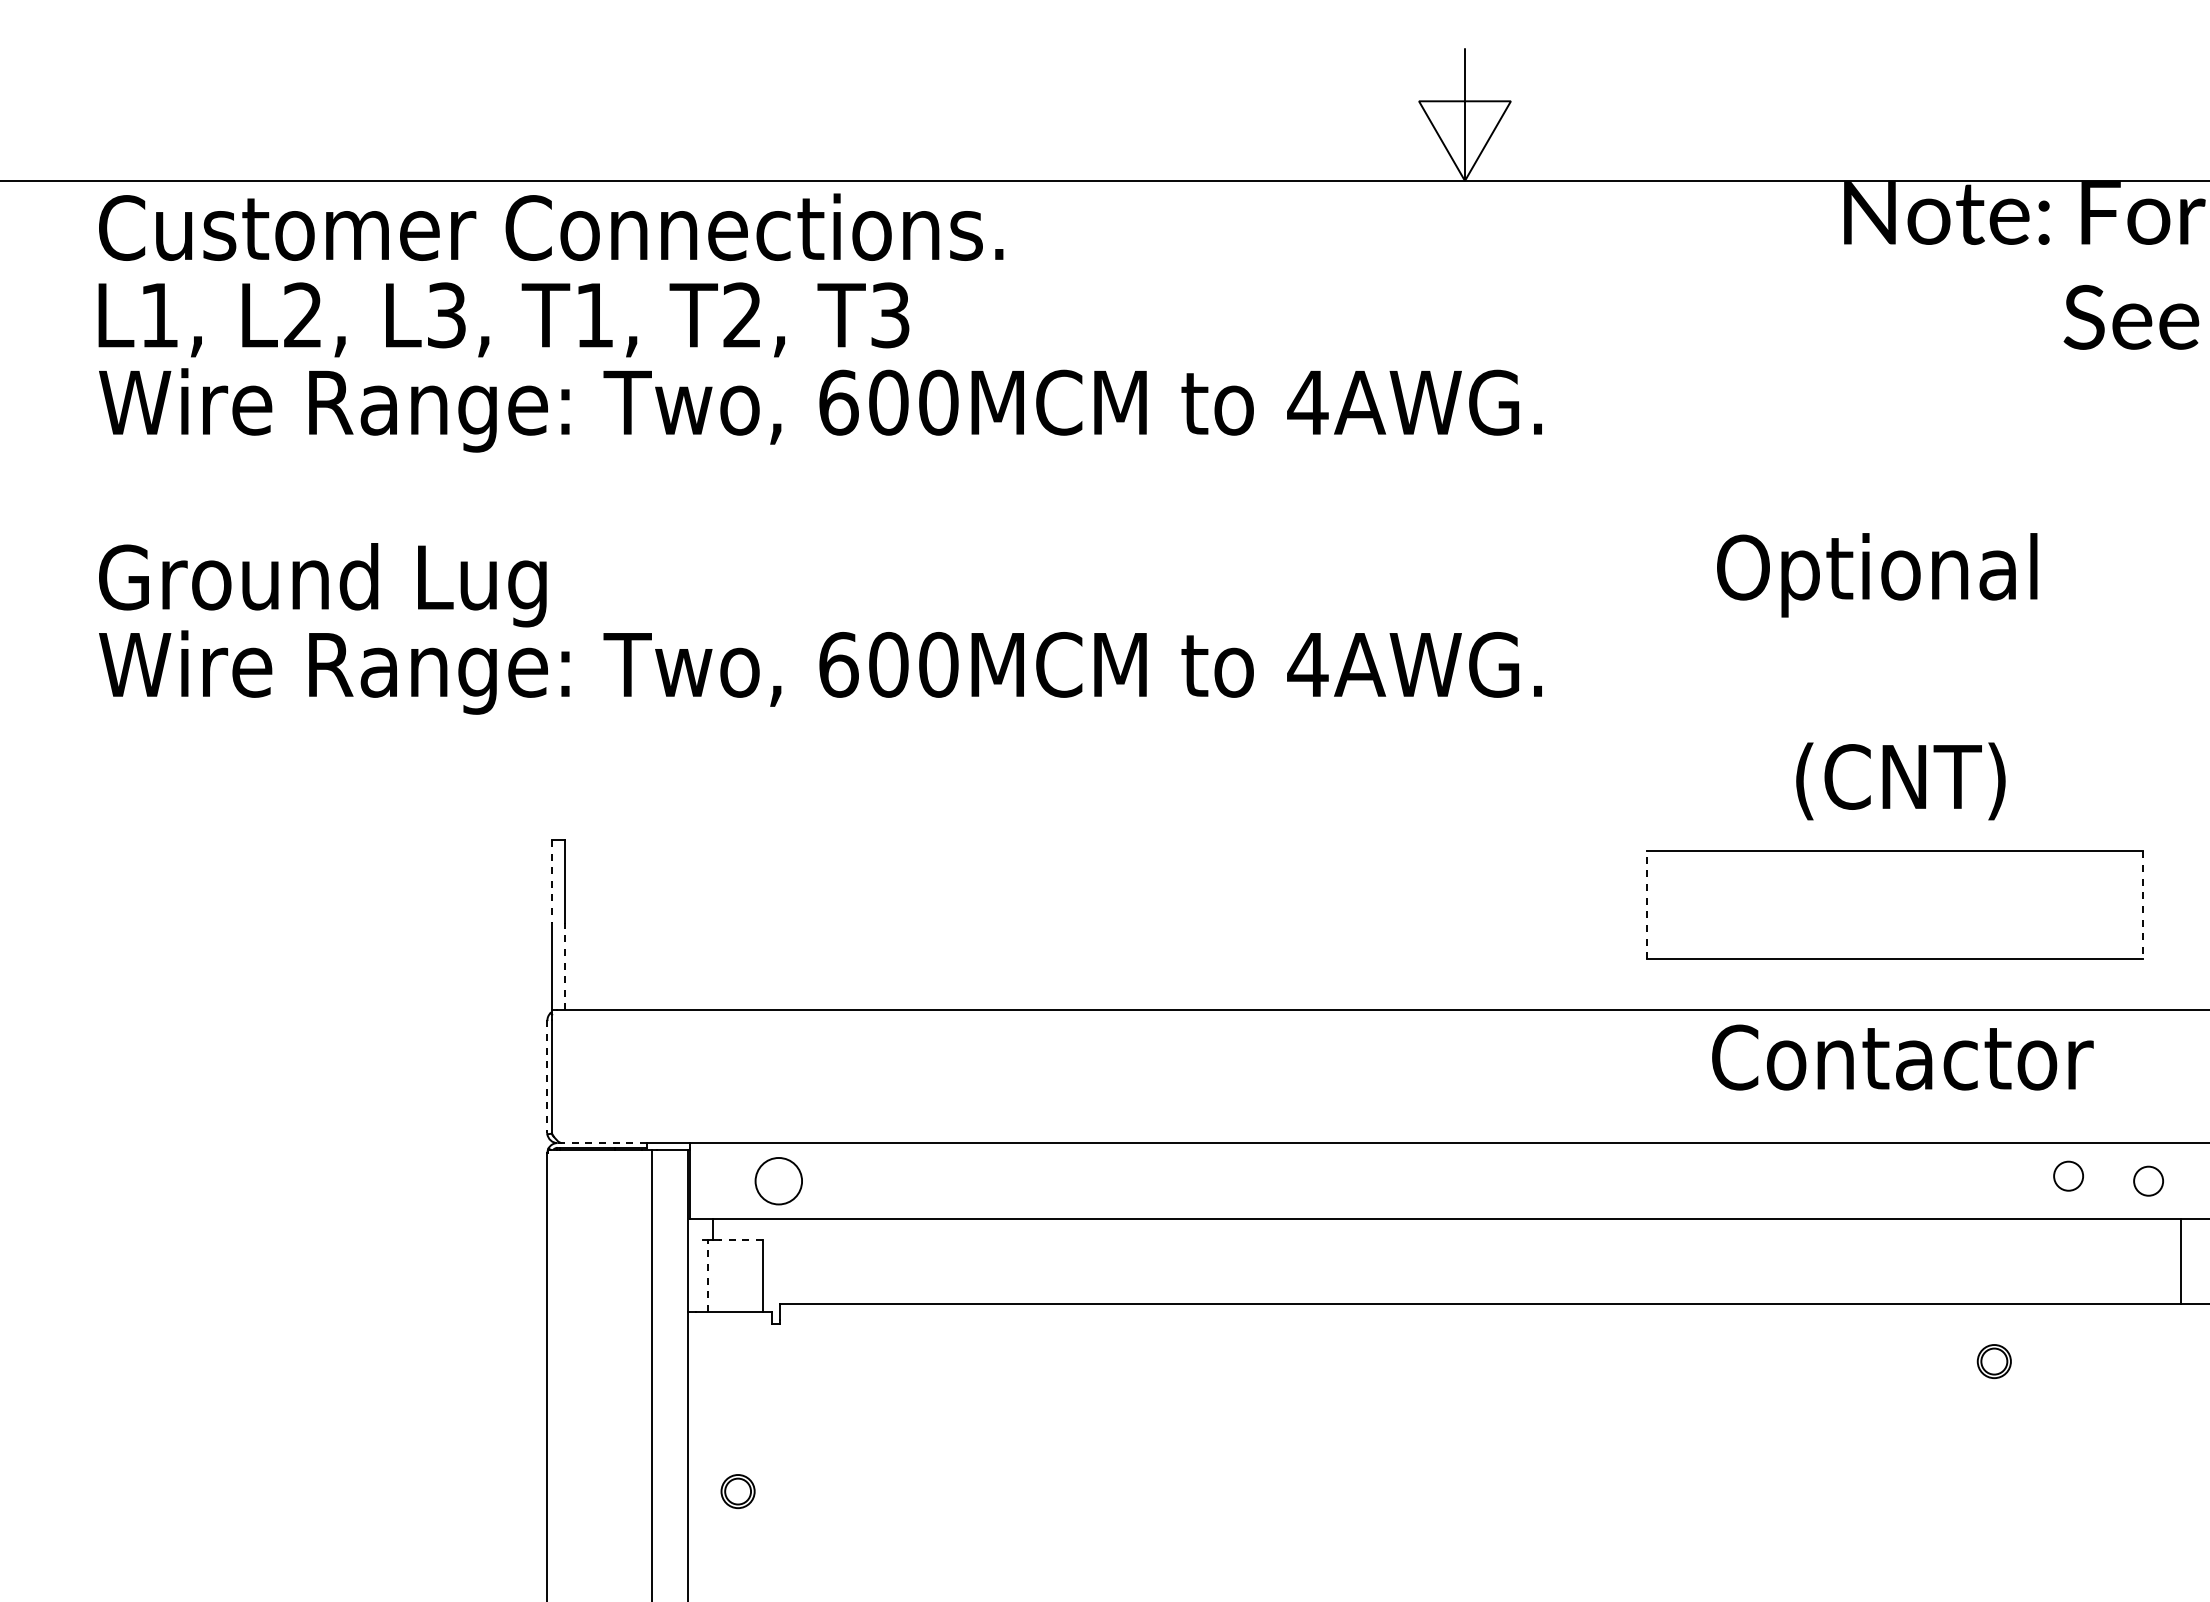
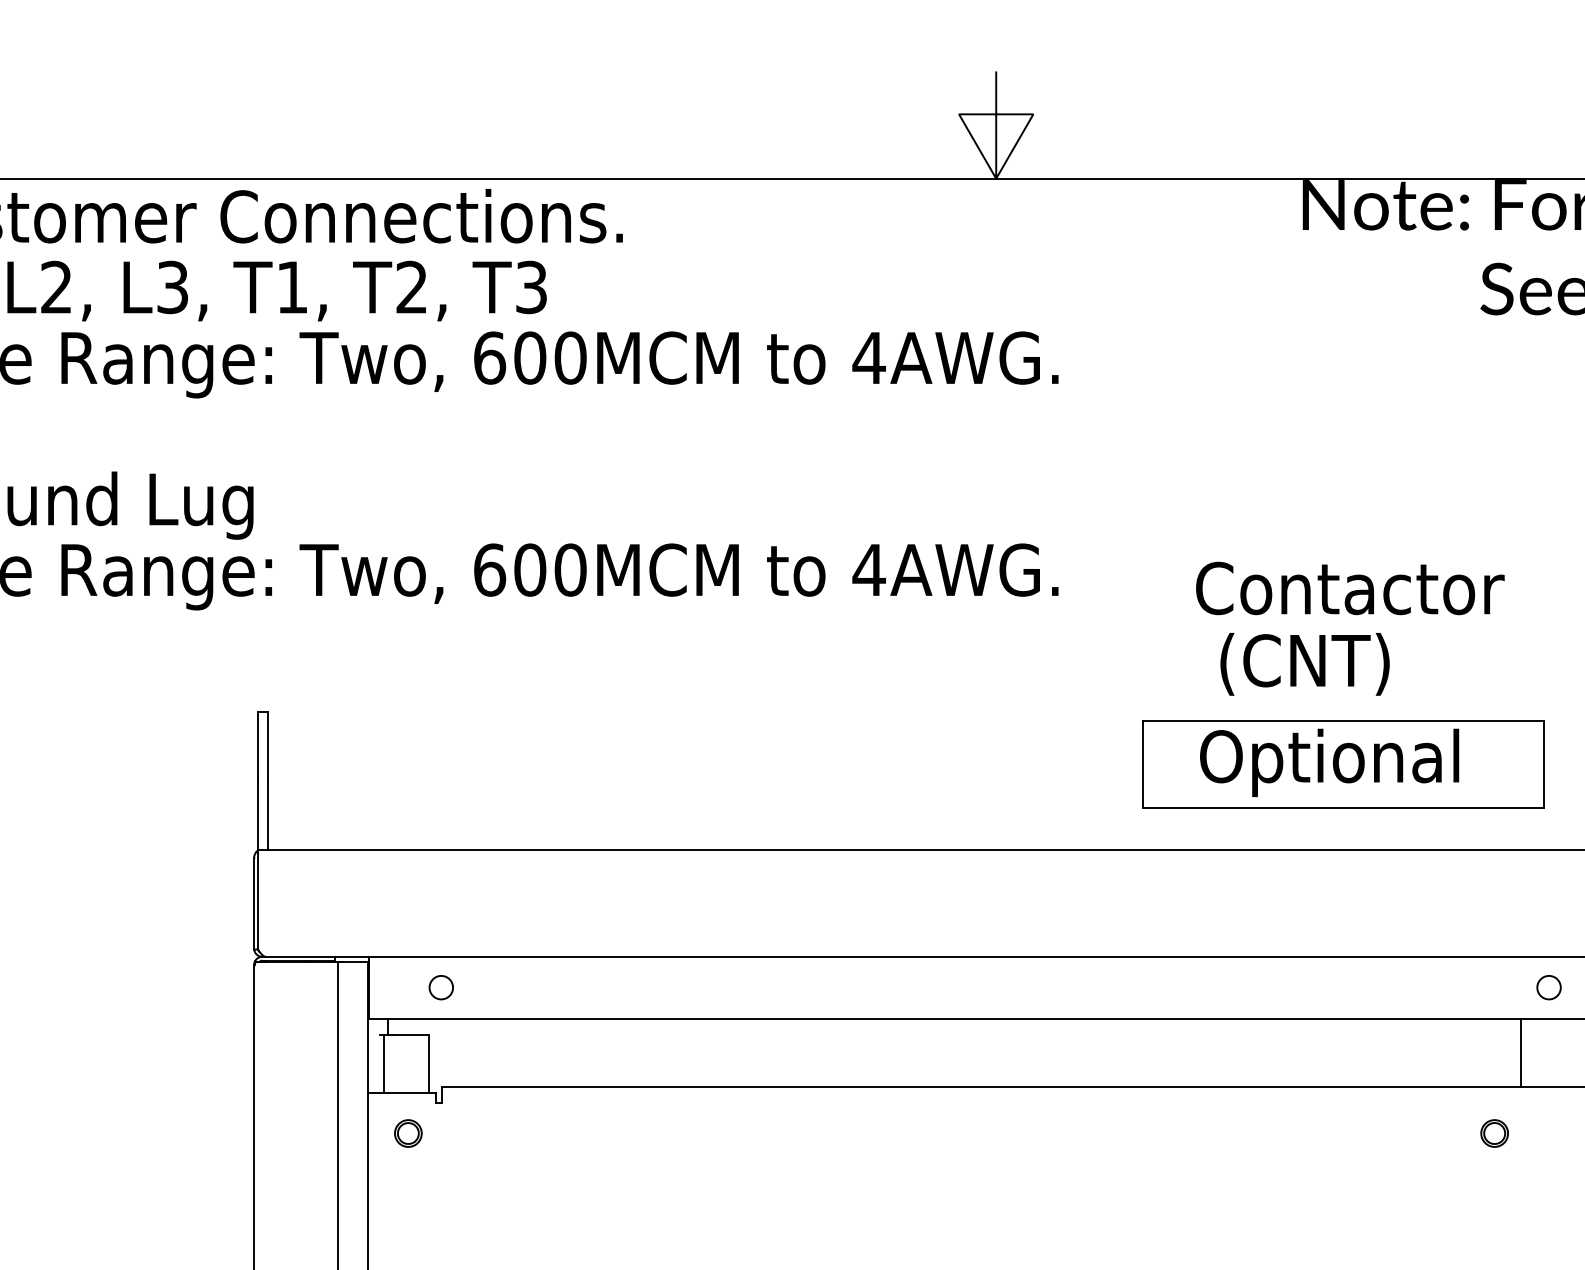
text: (1877, 575) -> (1329, 763), moved
text: (1900, 781) -> (1304, 664), moved
line: (552, 881) -> (258, 745), dashed -> solid
line: (1646, 905) -> (1143, 764), dashed -> solid
line: (2142, 905) -> (1544, 764), dashed -> solid
line: (564, 966) -> (267, 814), dashed -> solid
text: (1902, 1057) -> (1350, 588), moved
line: (547, 1077) -> (254, 903), dashed -> solid
line: (602, 1143) -> (298, 957), dashed -> solid
circle: (2068, 1175) -> (1484, 983), removed
circle: (778, 1180) -> (441, 987), size x0.62
line: (740, 1239) -> (410, 1034), dashed -> solid
line: (2180, 1261) -> (1520, 1052), moved
line: (708, 1275) -> (384, 1063), dashed -> solid
part: (1993, 1361) -> (1493, 1133), moved
part: (737, 1491) -> (407, 1133), moved

